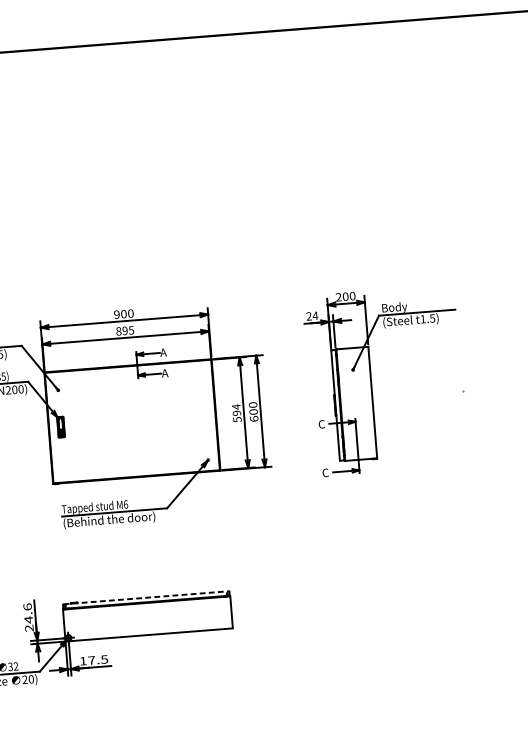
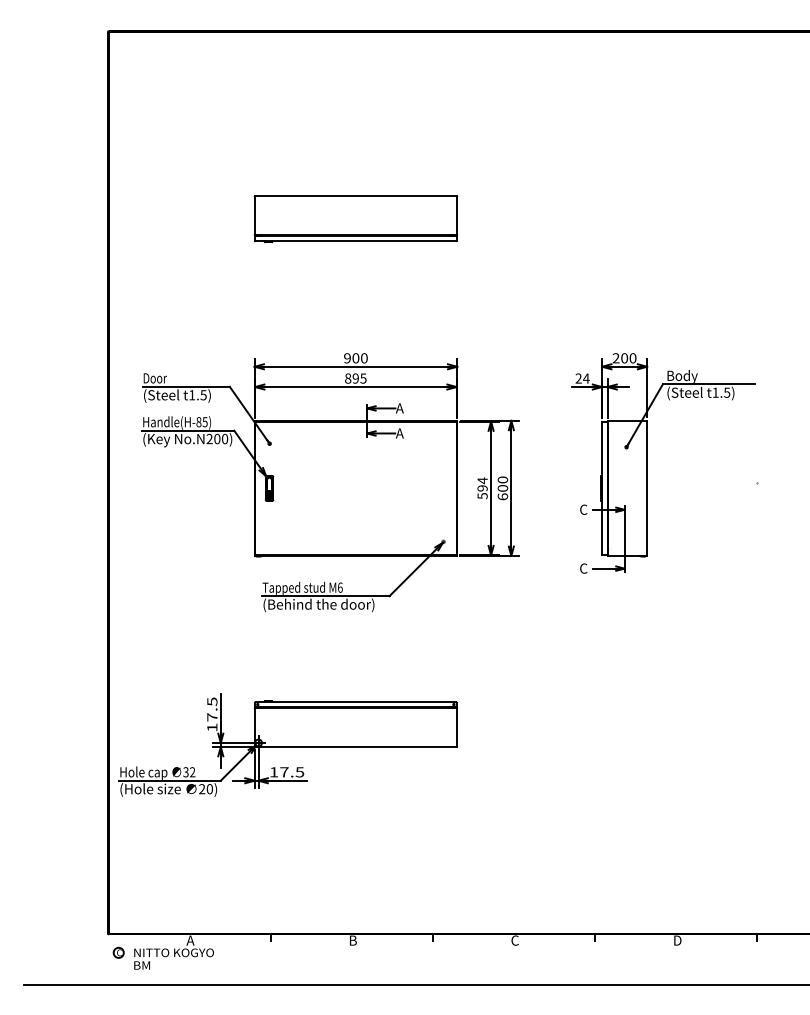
part: (114, 199) -> (355, 219), added
line: (146, 597) -> (356, 701), dashed -> solid
text: (28, 617) -> (212, 714), 24.6 -> 17.5

